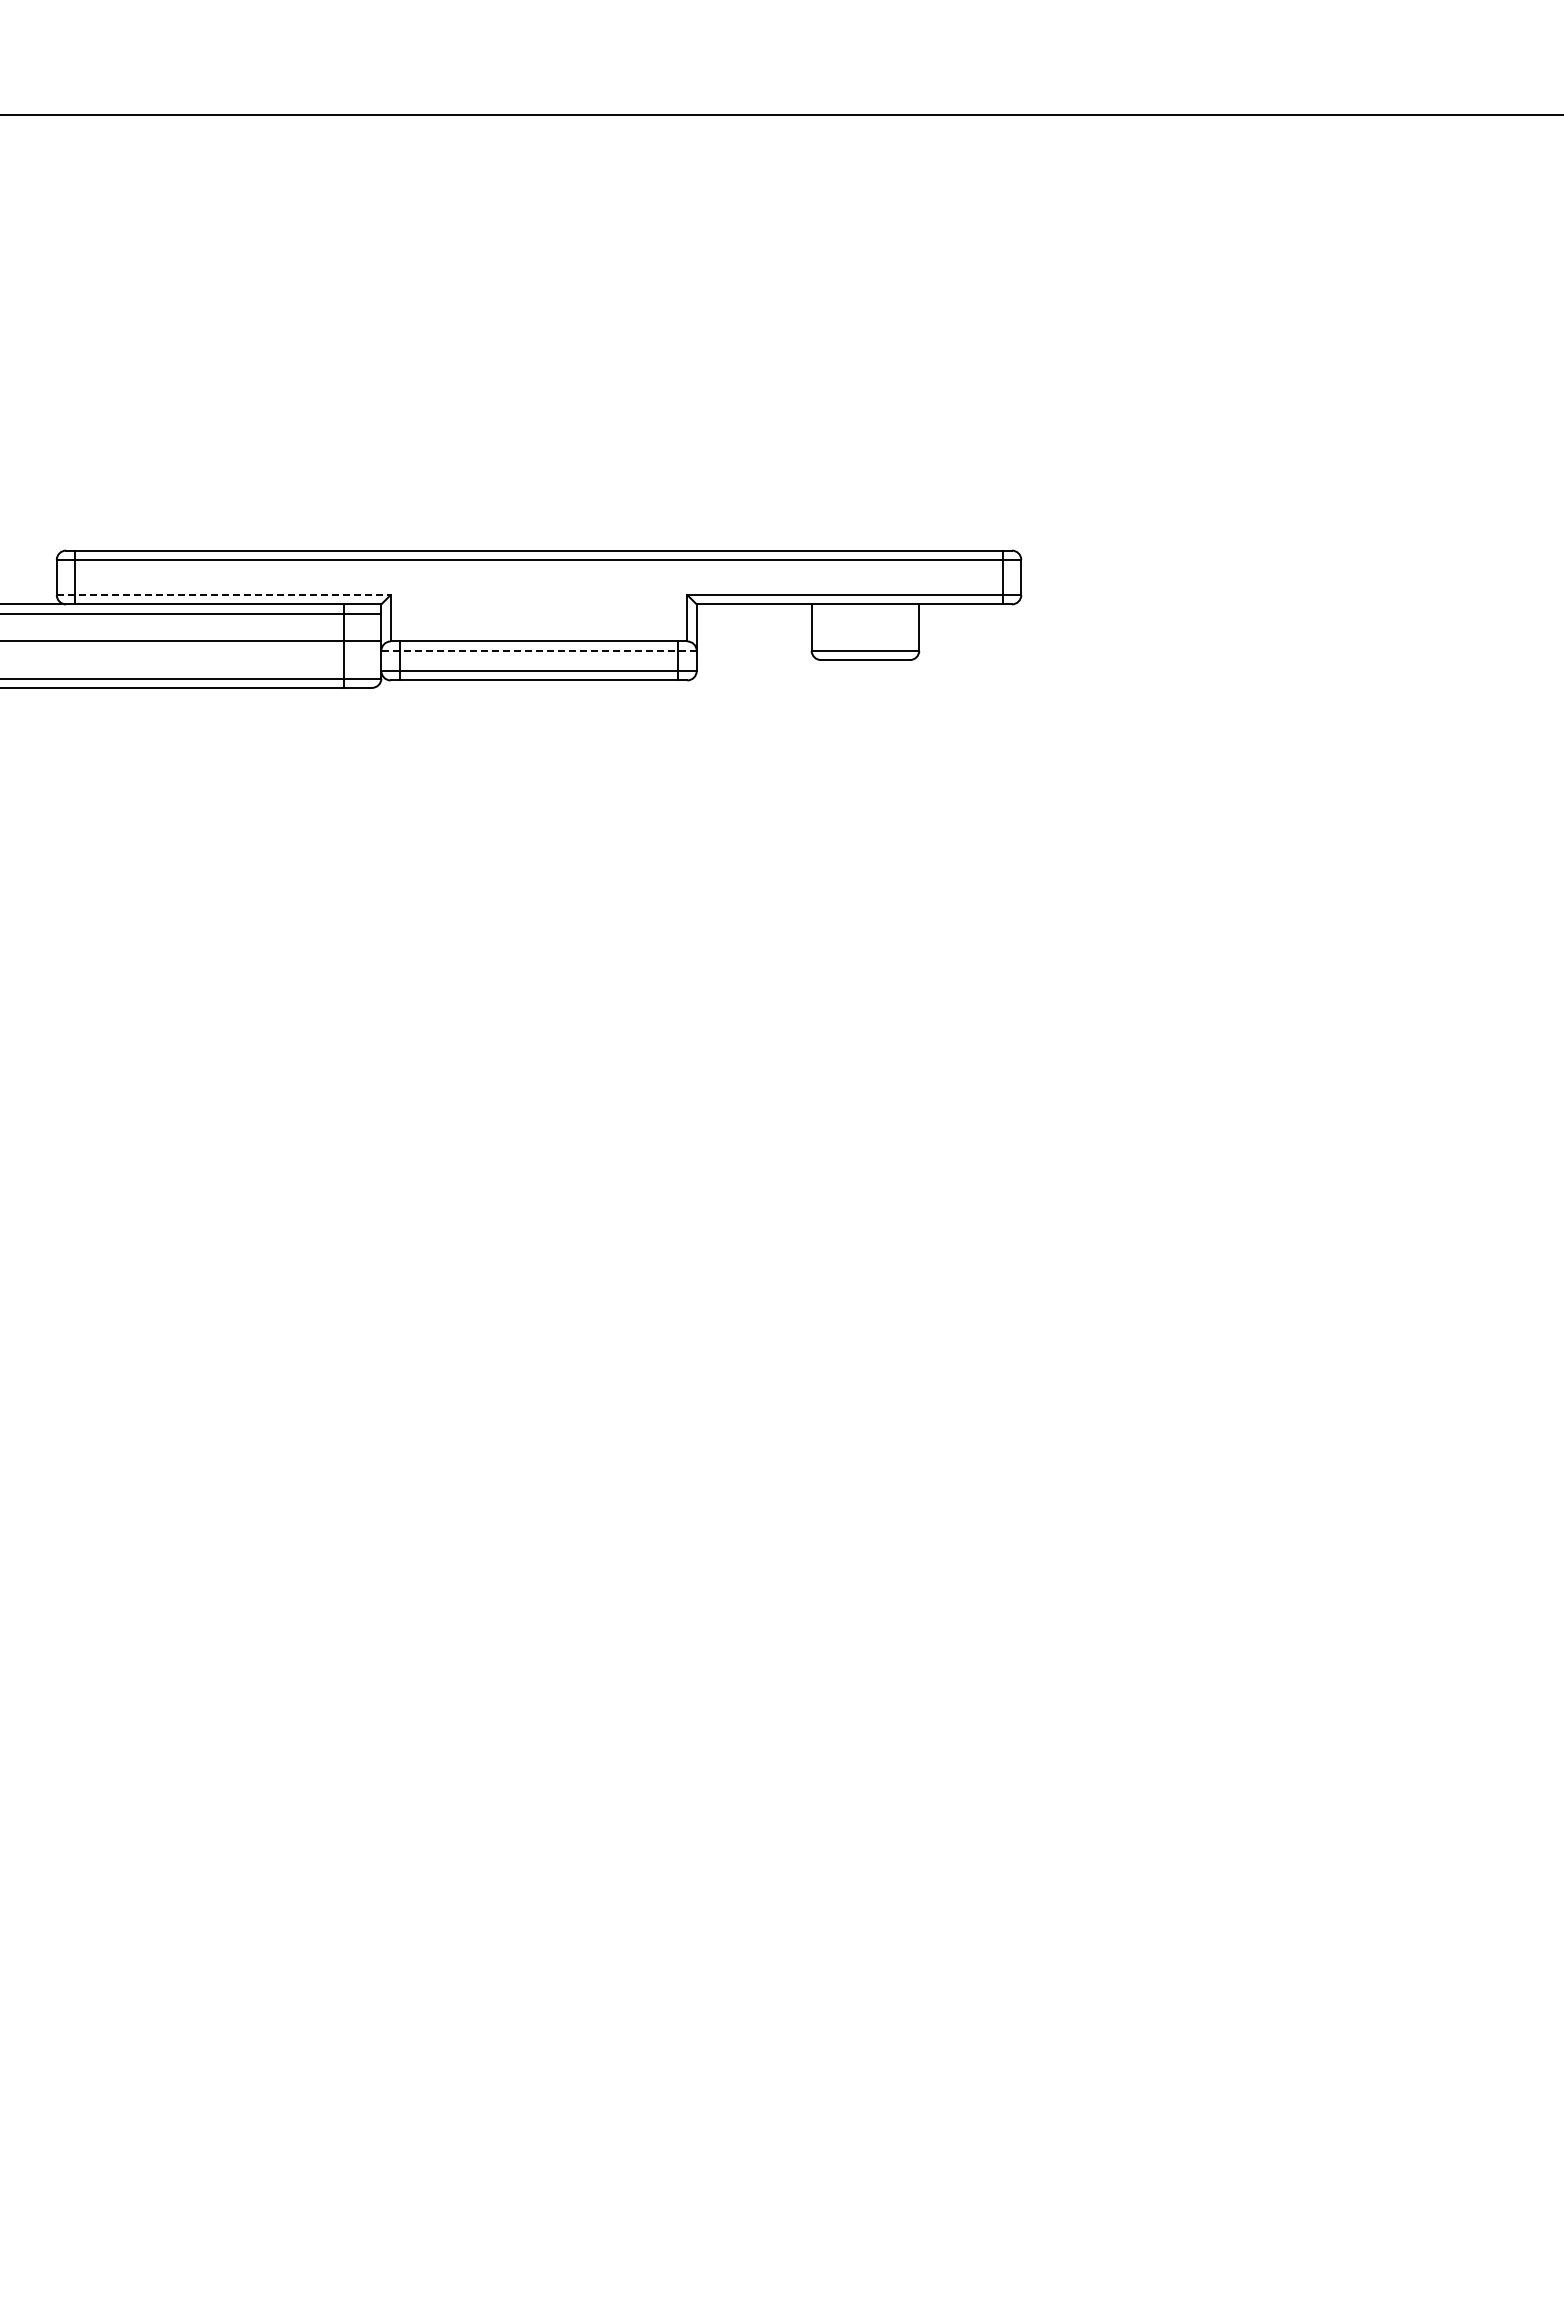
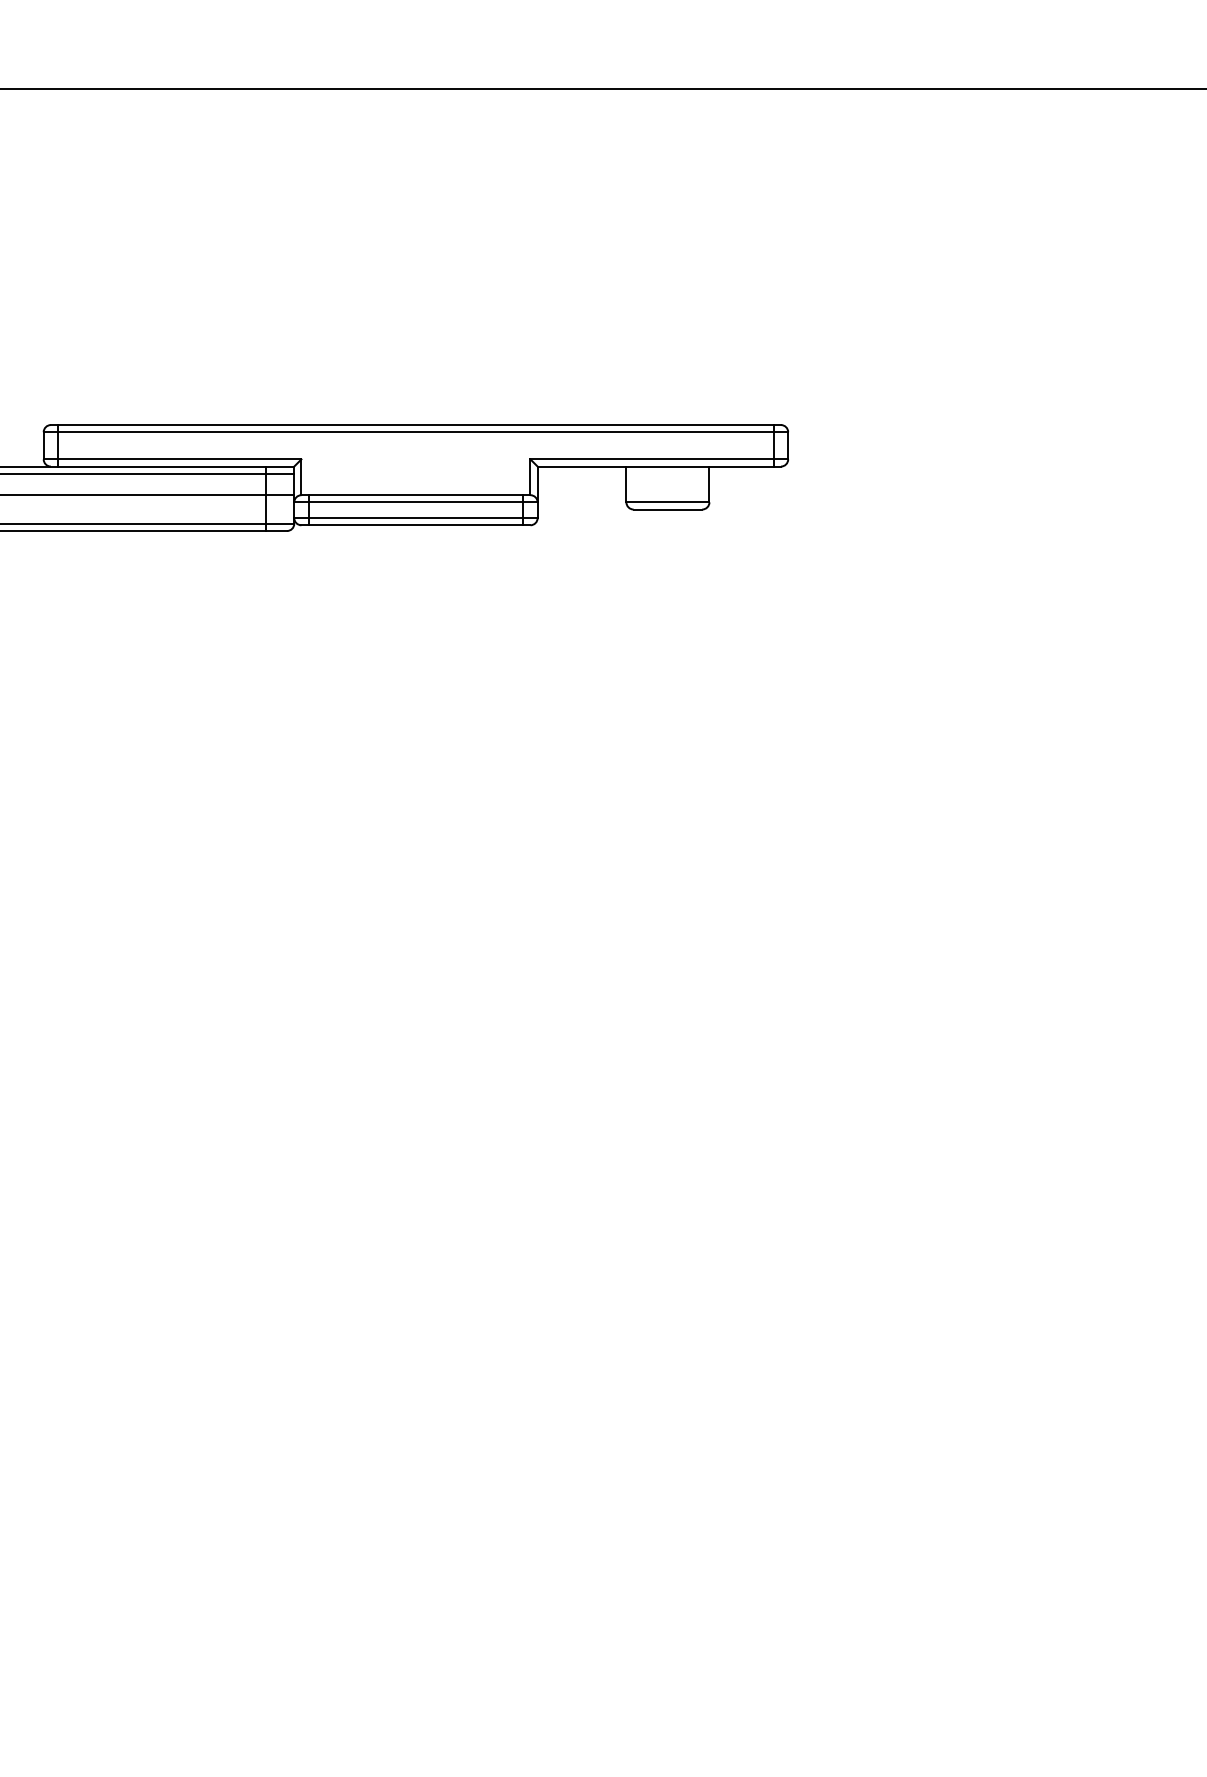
line: (223, 595) -> (172, 459), dashed -> solid
line: (539, 650) -> (416, 502), dashed -> solid

